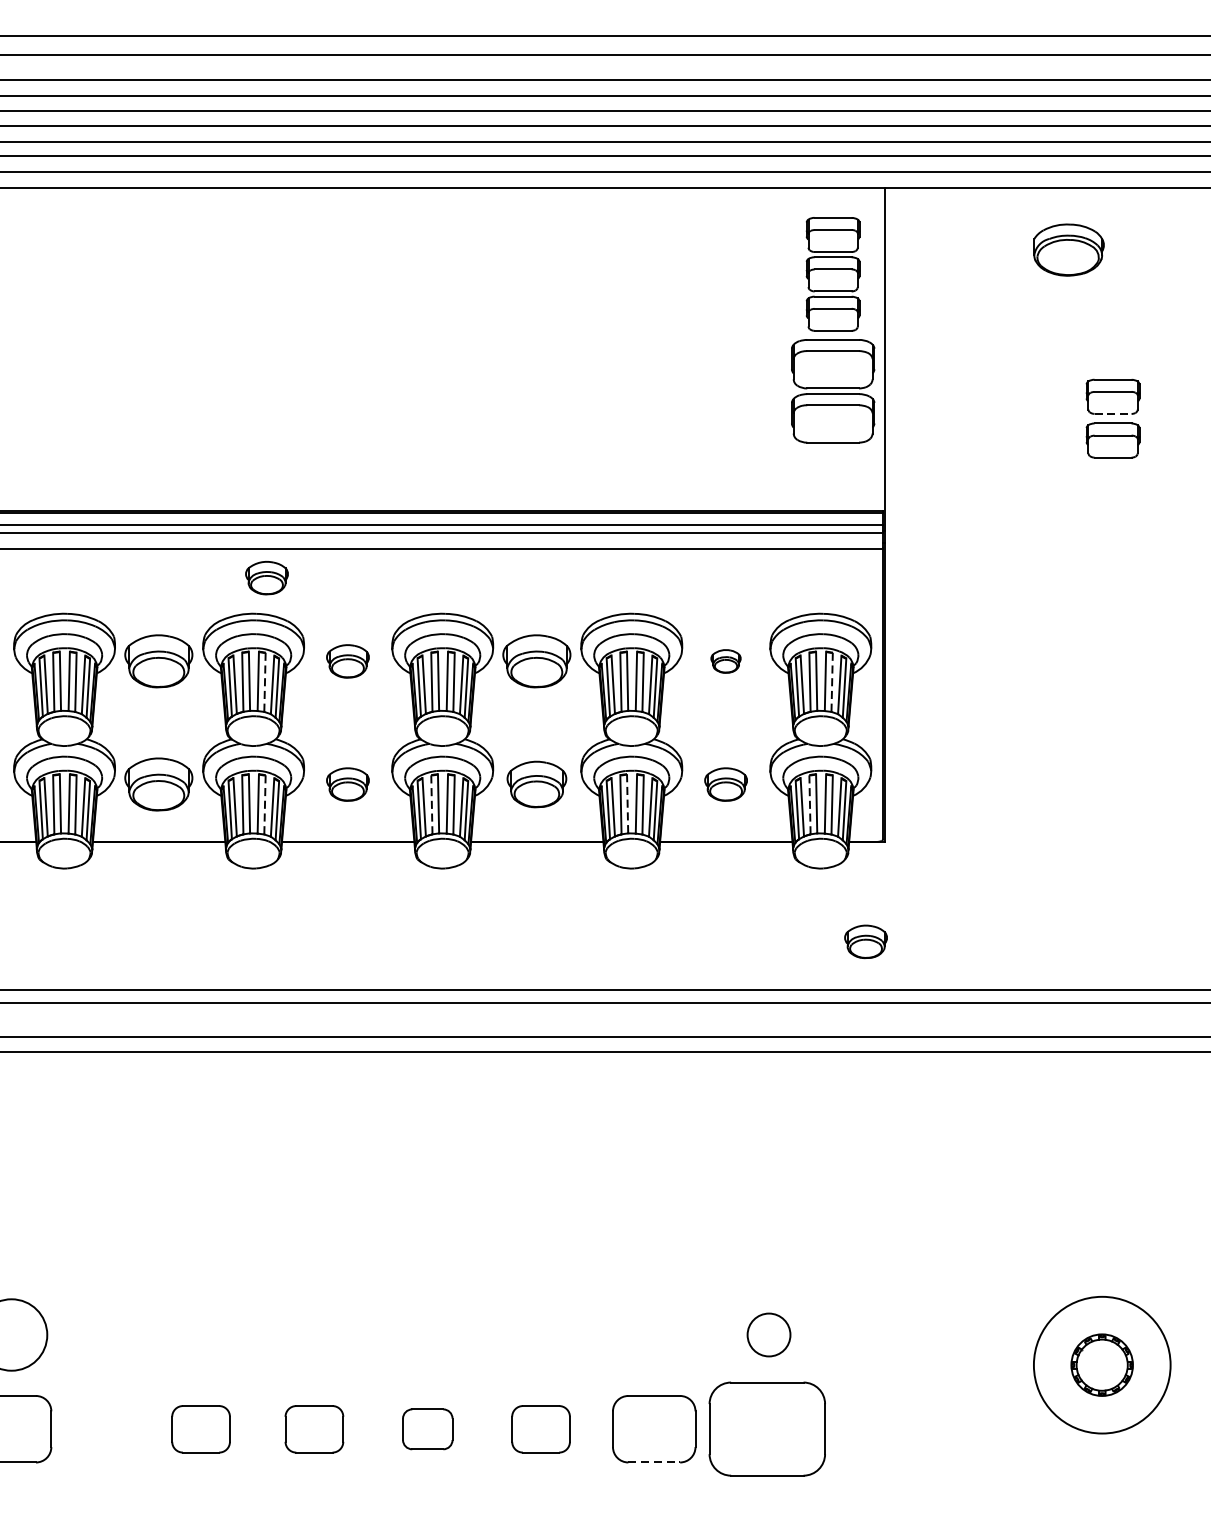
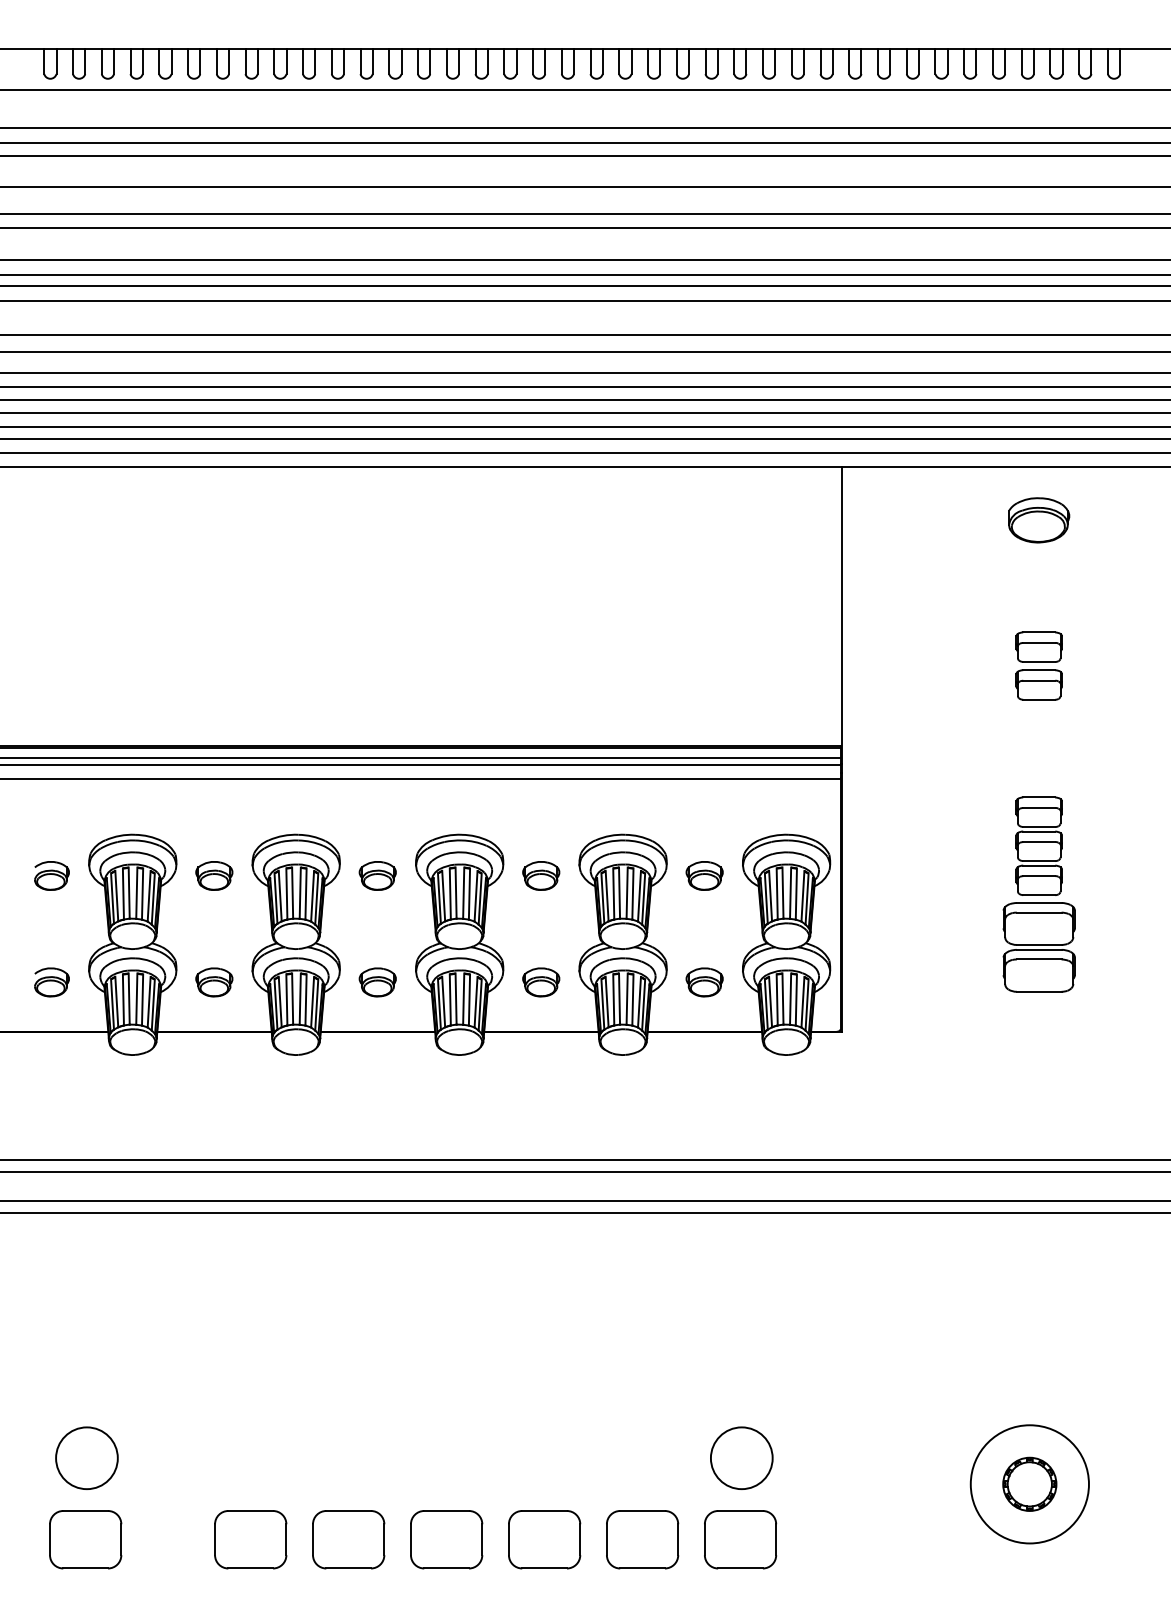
part: (1069, 250) -> (1039, 520), moved
part: (832, 330) -> (1038, 894), moved
line: (1113, 413) -> (1039, 661), dashed -> solid
part: (266, 577) -> (307, 803), removed
part: (159, 660) -> (214, 875), size x0.62
part: (537, 660) -> (541, 875), size x0.62
part: (725, 660) -> (704, 875), size x1.43
line: (265, 682) -> (306, 894), dashed -> solid
line: (832, 682) -> (796, 894), dashed -> solid
part: (159, 784) -> (214, 982), size x0.62
part: (537, 784) -> (541, 982), size x0.71
line: (265, 804) -> (306, 999), dashed -> solid
line: (432, 804) -> (450, 999), dashed -> solid
line: (627, 804) -> (619, 999), dashed -> solid
line: (810, 804) -> (777, 999), dashed -> solid
part: (865, 941) -> (825, 1118), removed
circle: (768, 1335) -> (741, 1458), size x1.67
part: (200, 1428) -> (250, 1539), size x1.43
part: (314, 1428) -> (348, 1539), size x1.43
part: (427, 1428) -> (446, 1539), size x1.67
part: (540, 1428) -> (544, 1539), size x1.43
part: (767, 1428) -> (740, 1539), size x0.71
line: (655, 1462) -> (643, 1568), dashed -> solid

